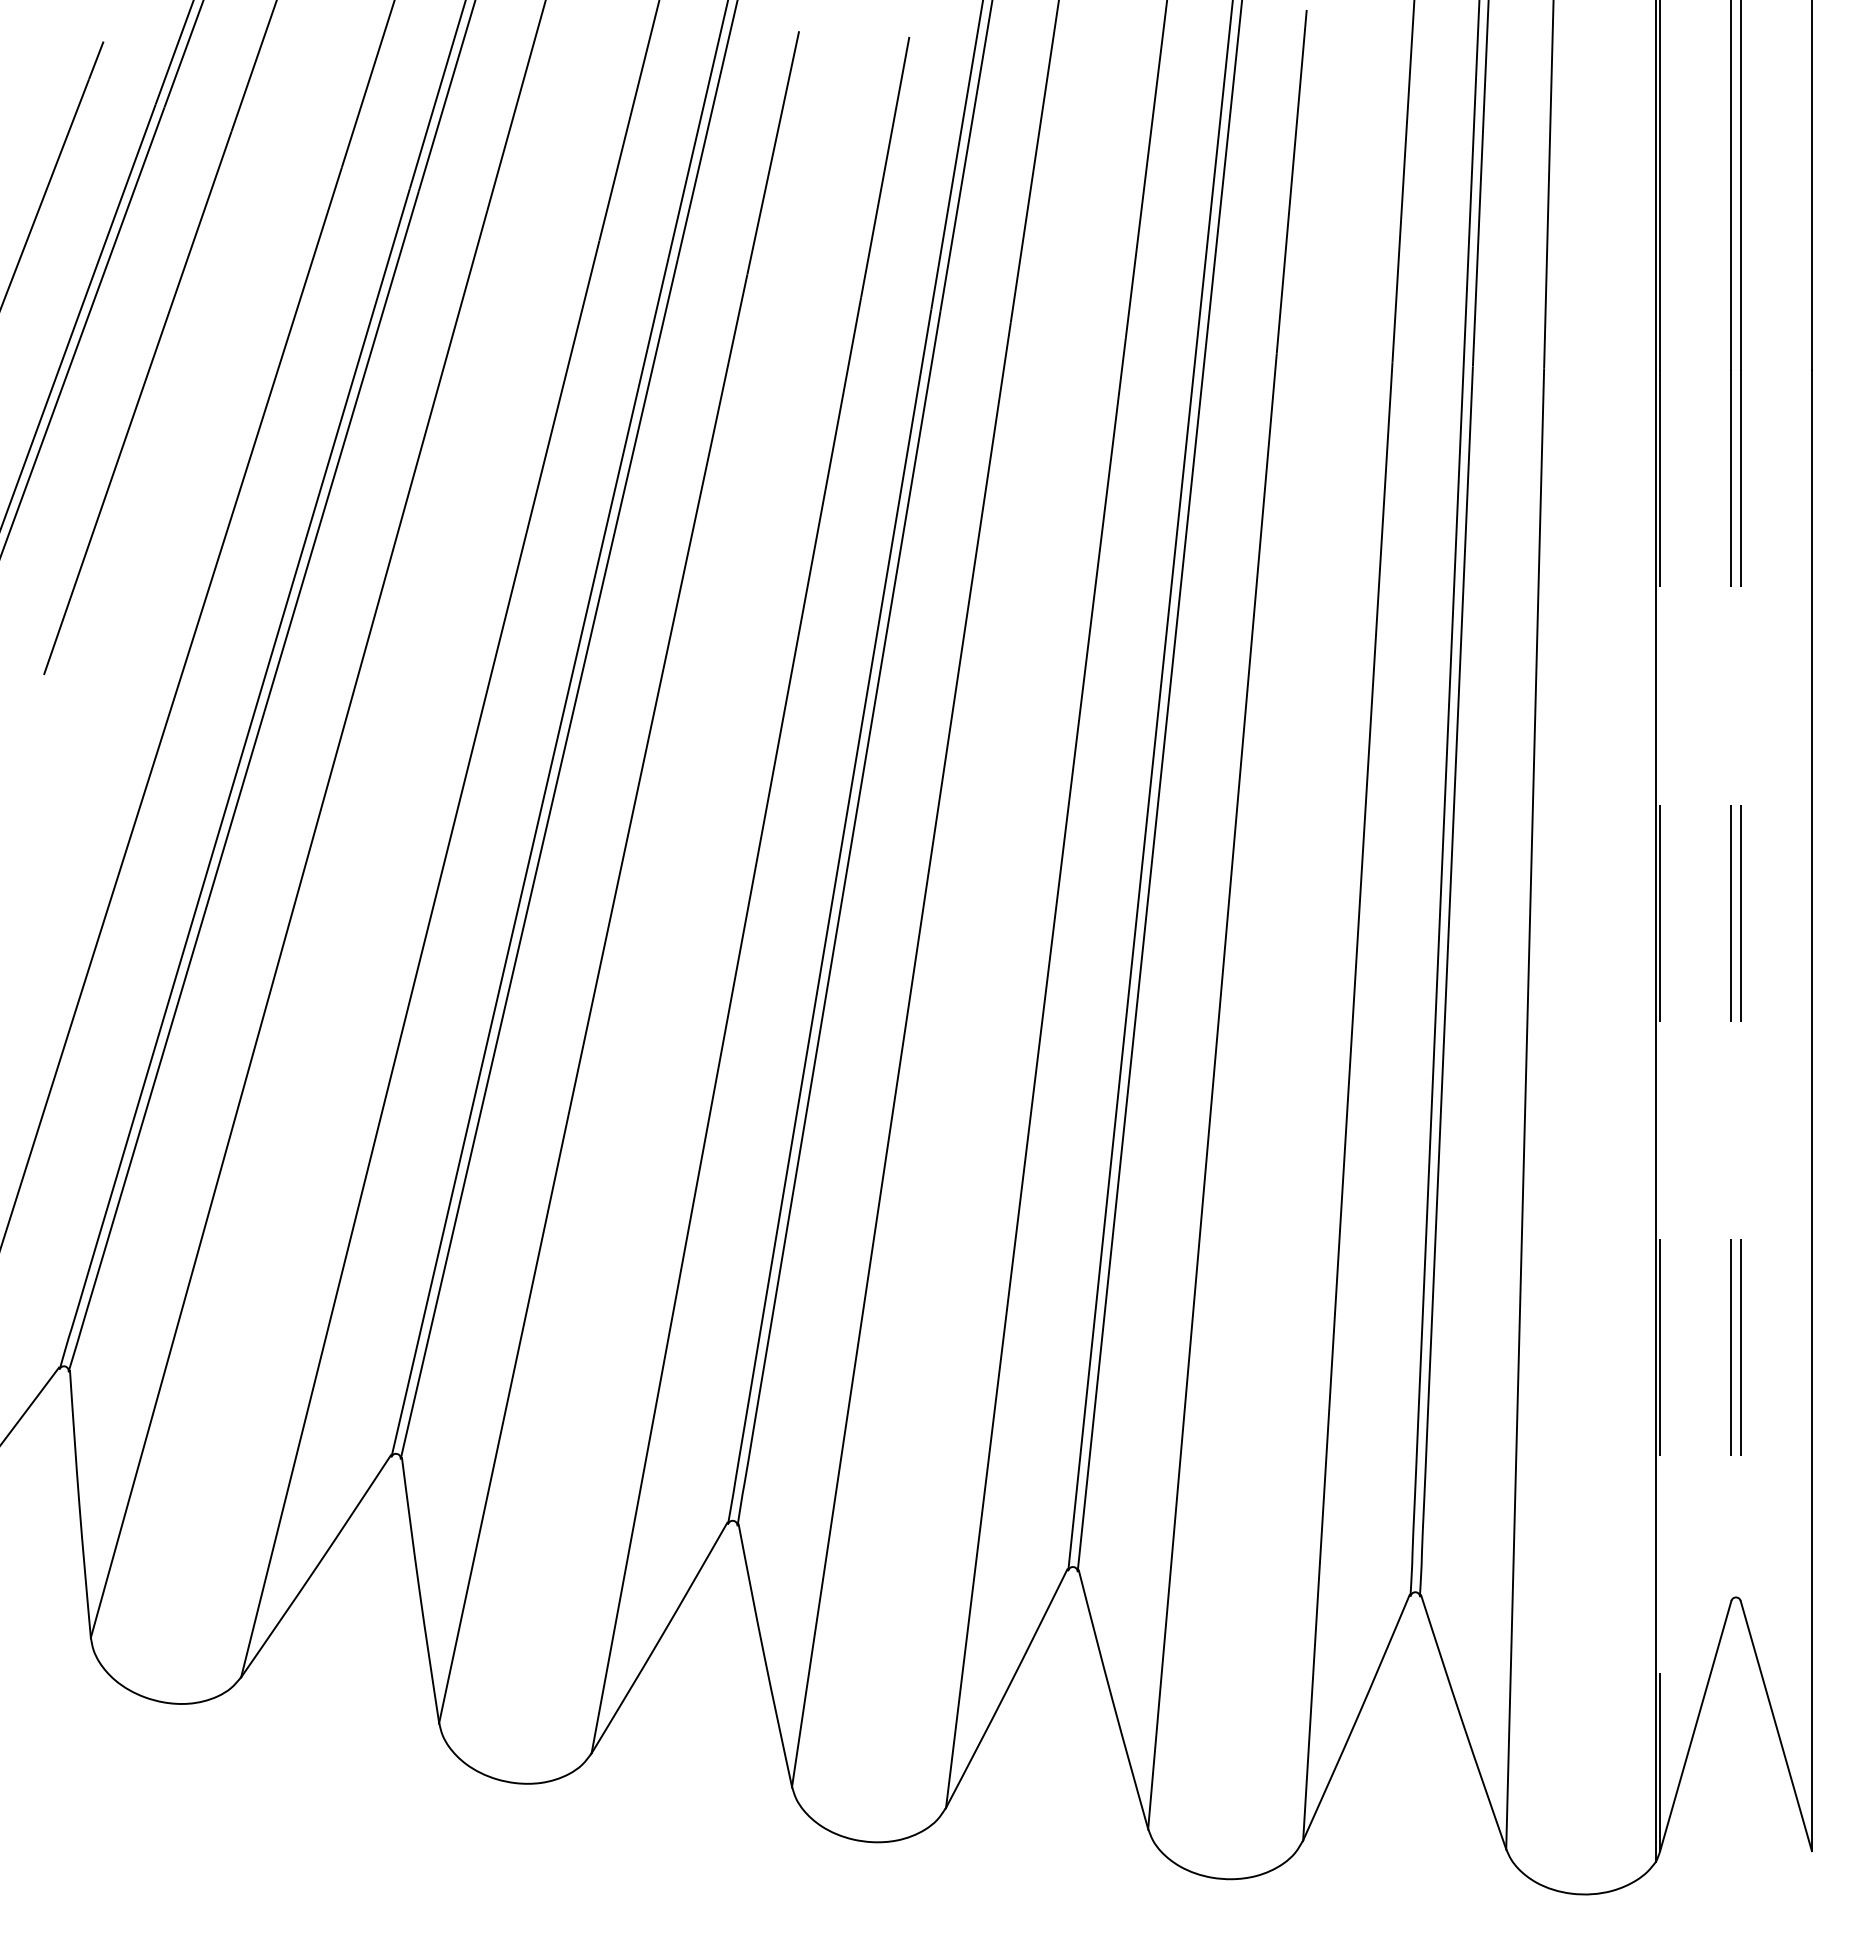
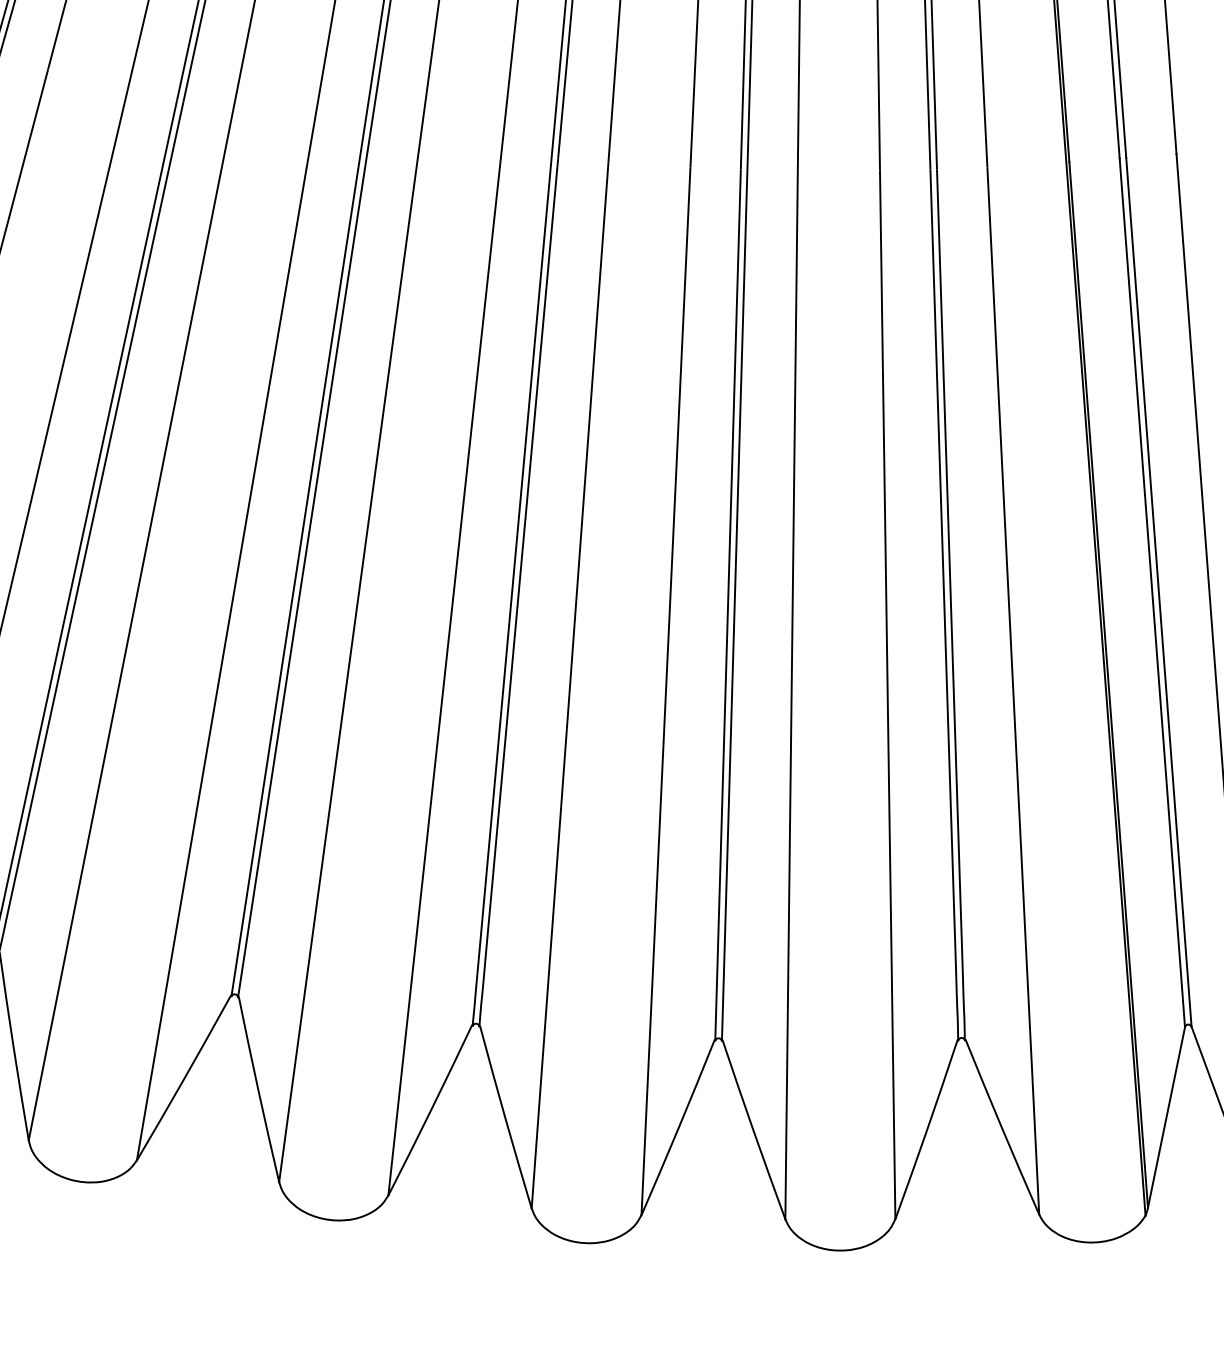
line: (1731, 986) -> (1152, 593), dashed -> solid
line: (1740, 986) -> (1158, 593), dashed -> solid
line: (1660, 1111) -> (1108, 685), dashed -> solid

